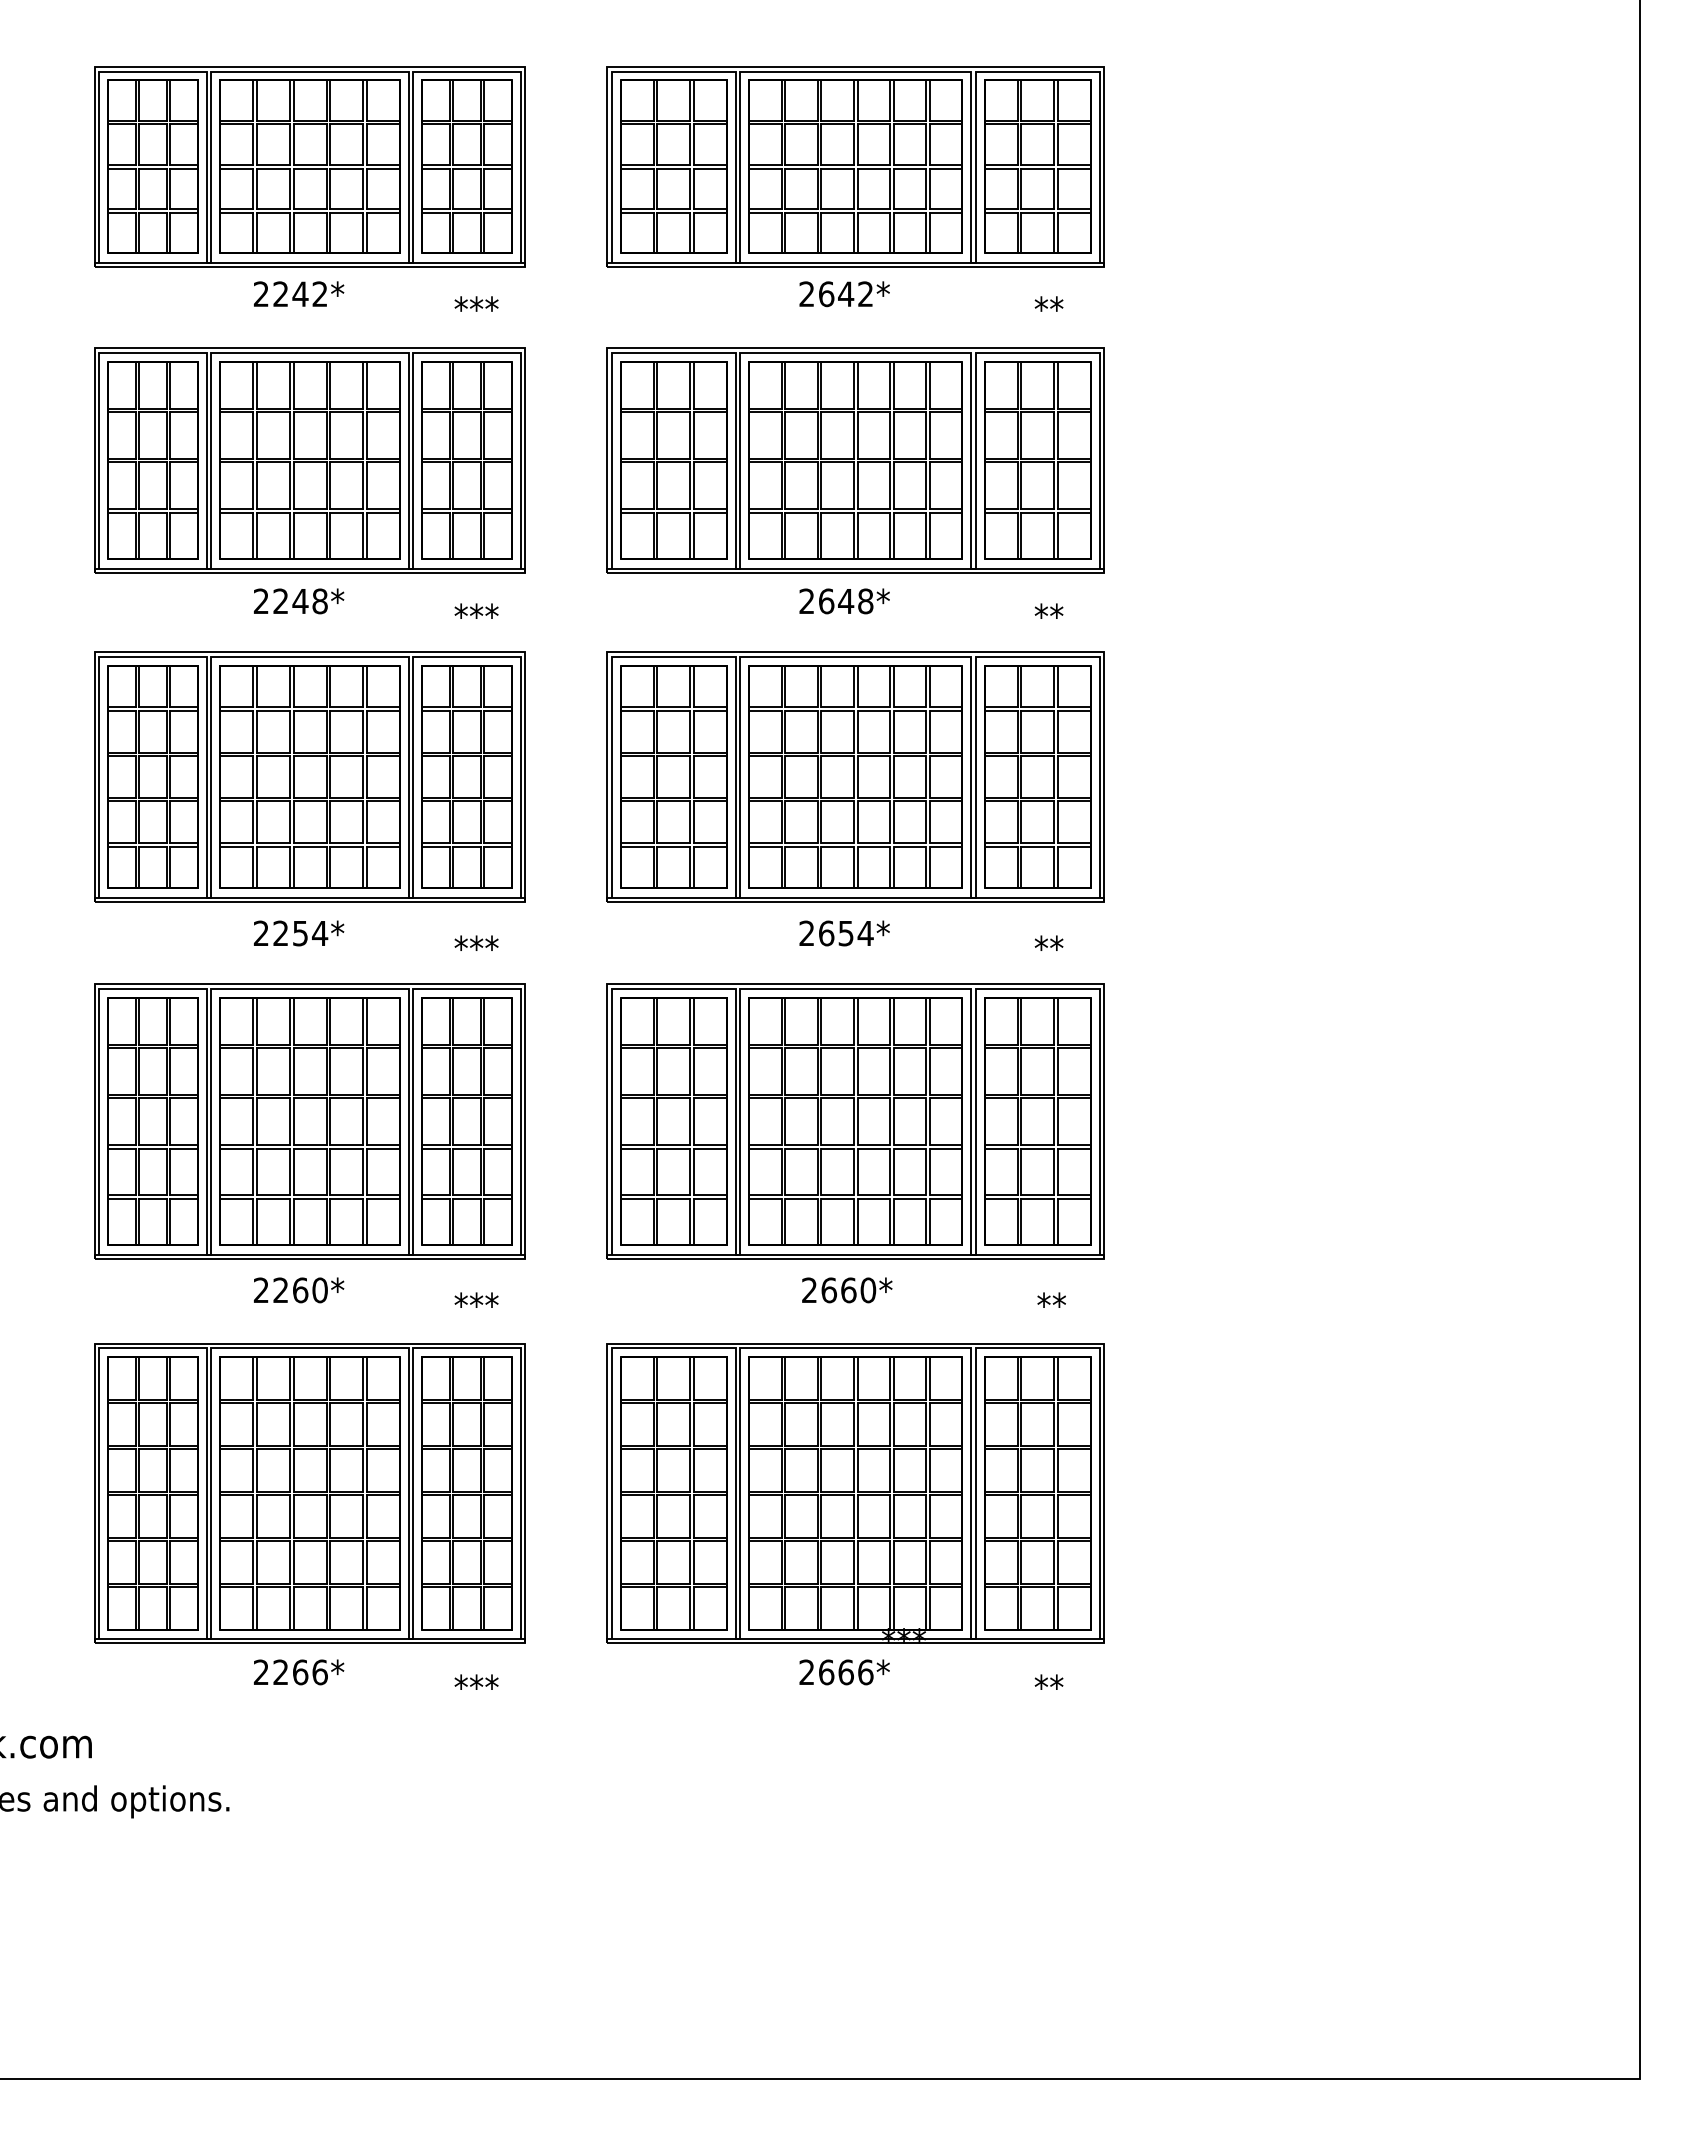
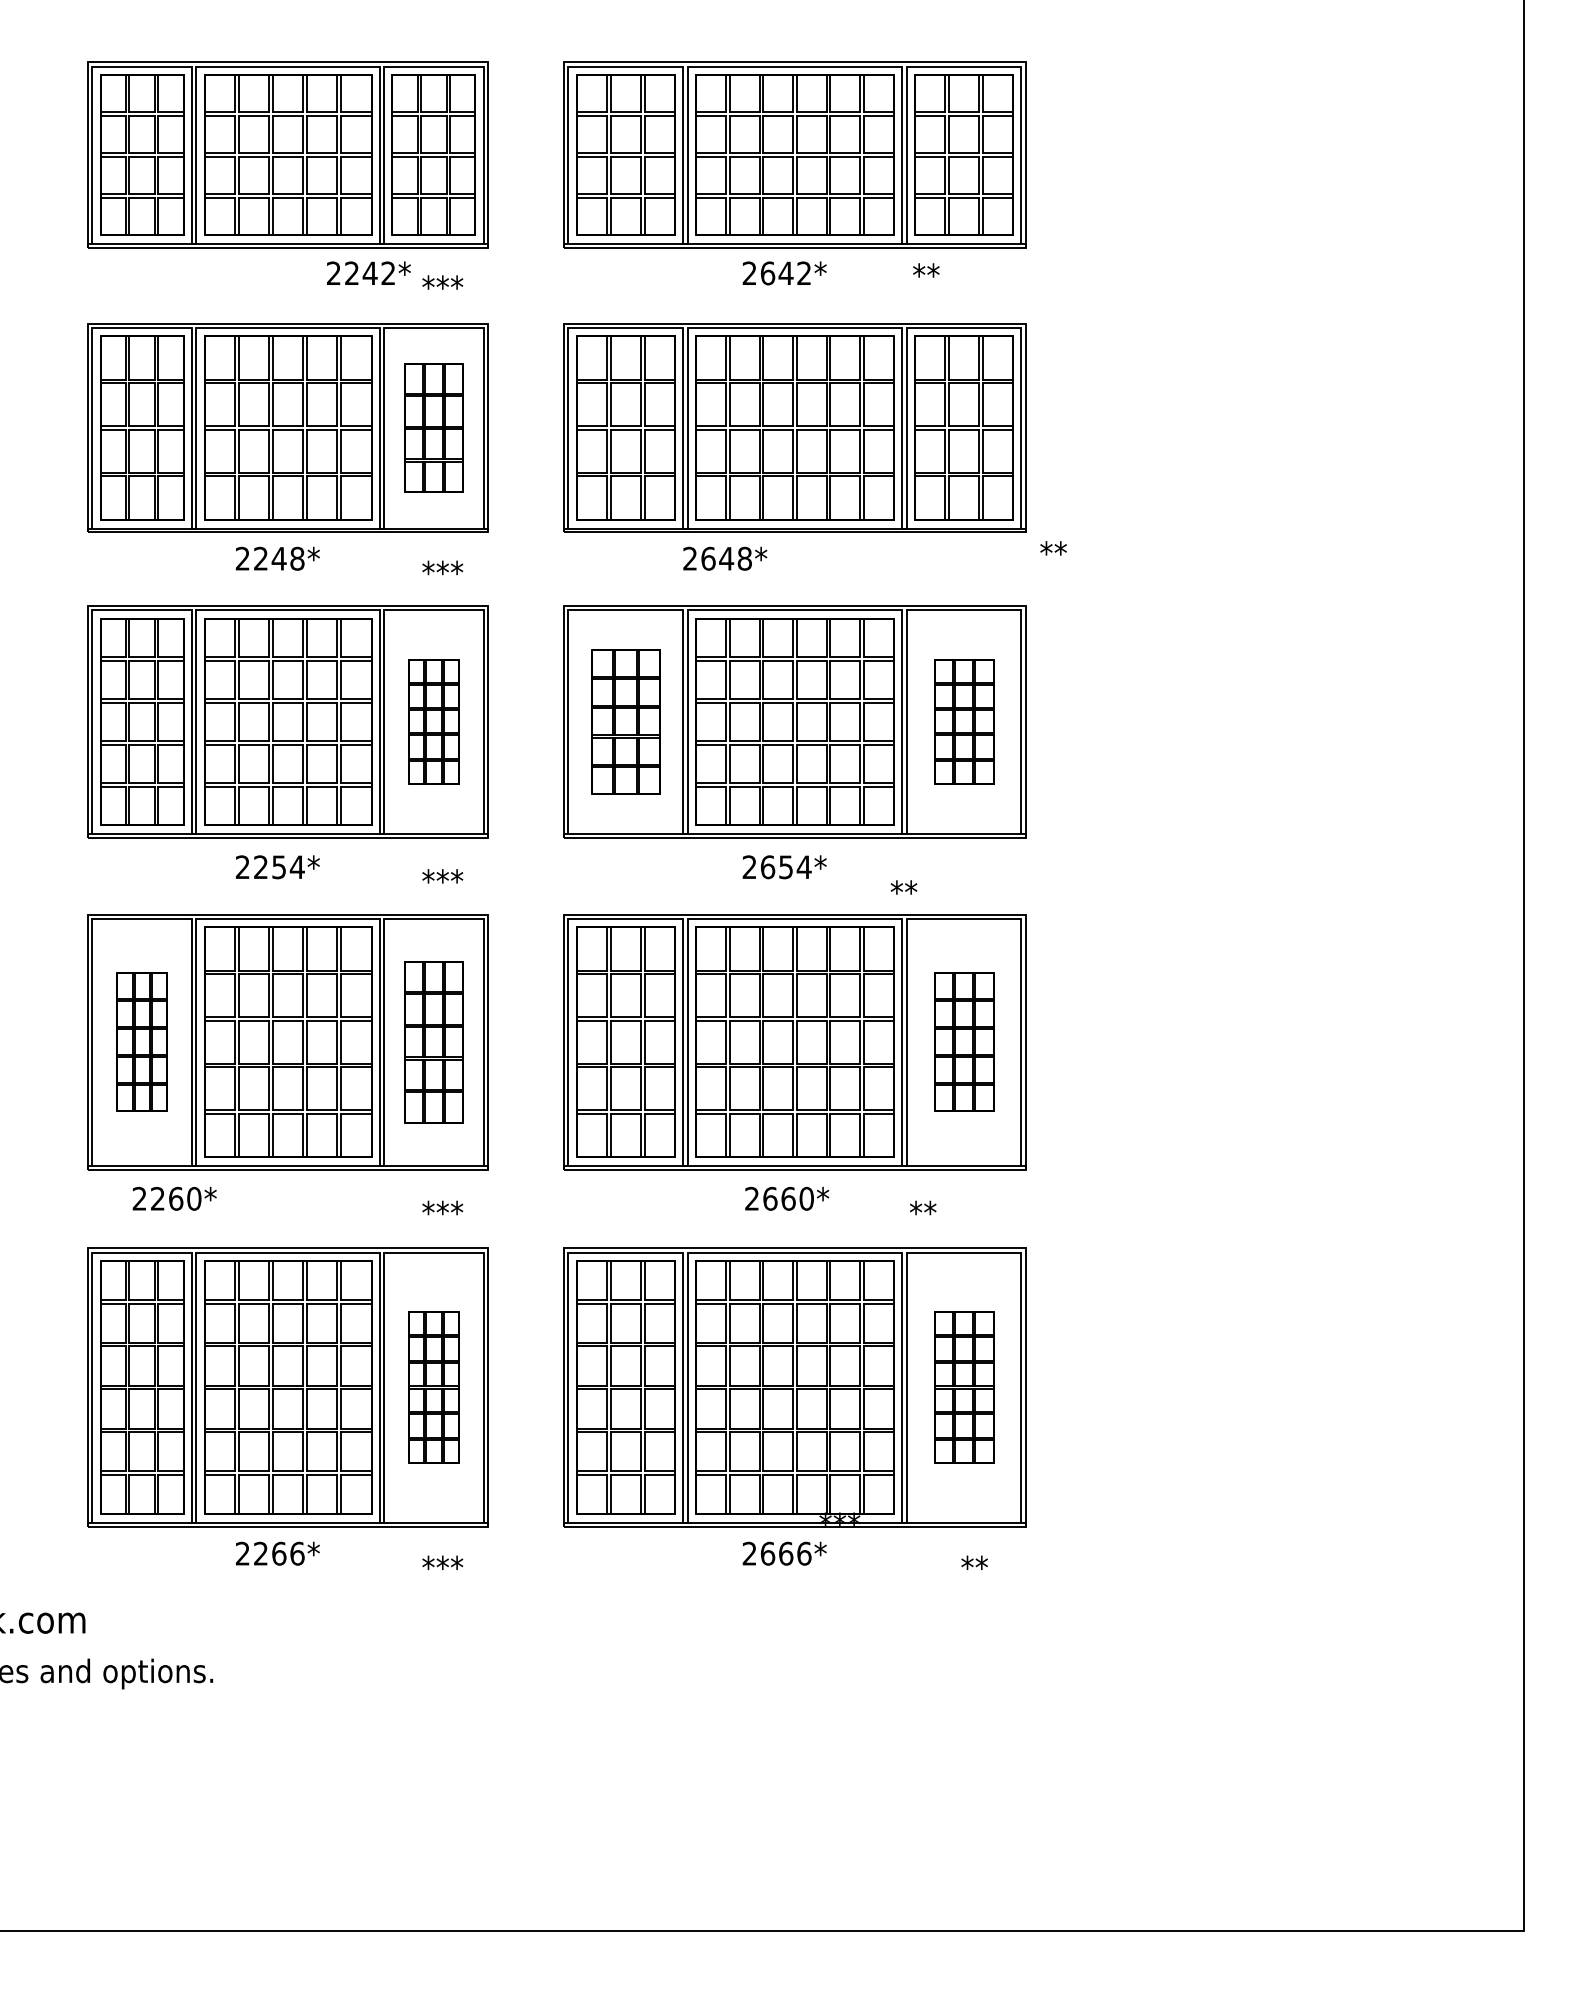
text: (299, 293) -> (369, 272), moved
text: (1048, 303) -> (925, 269), moved
part: (466, 460) -> (433, 427), size x0.7
text: (844, 601) -> (725, 558), moved
text: (1048, 610) -> (1053, 547), moved
part: (466, 776) -> (433, 721), size x0.6
part: (673, 776) -> (625, 721), size x0.7
part: (1037, 776) -> (963, 721), size x0.6
text: (1048, 942) -> (903, 886), moved
part: (152, 1121) -> (141, 1041), size x0.6
part: (466, 1121) -> (433, 1041), size x0.7
part: (1037, 1121) -> (963, 1041), size x0.6
text: (299, 1290) -> (175, 1198), moved
text: (1051, 1299) -> (922, 1207), moved
part: (466, 1493) -> (433, 1387), size x0.6
part: (1037, 1493) -> (963, 1387), size x0.6

